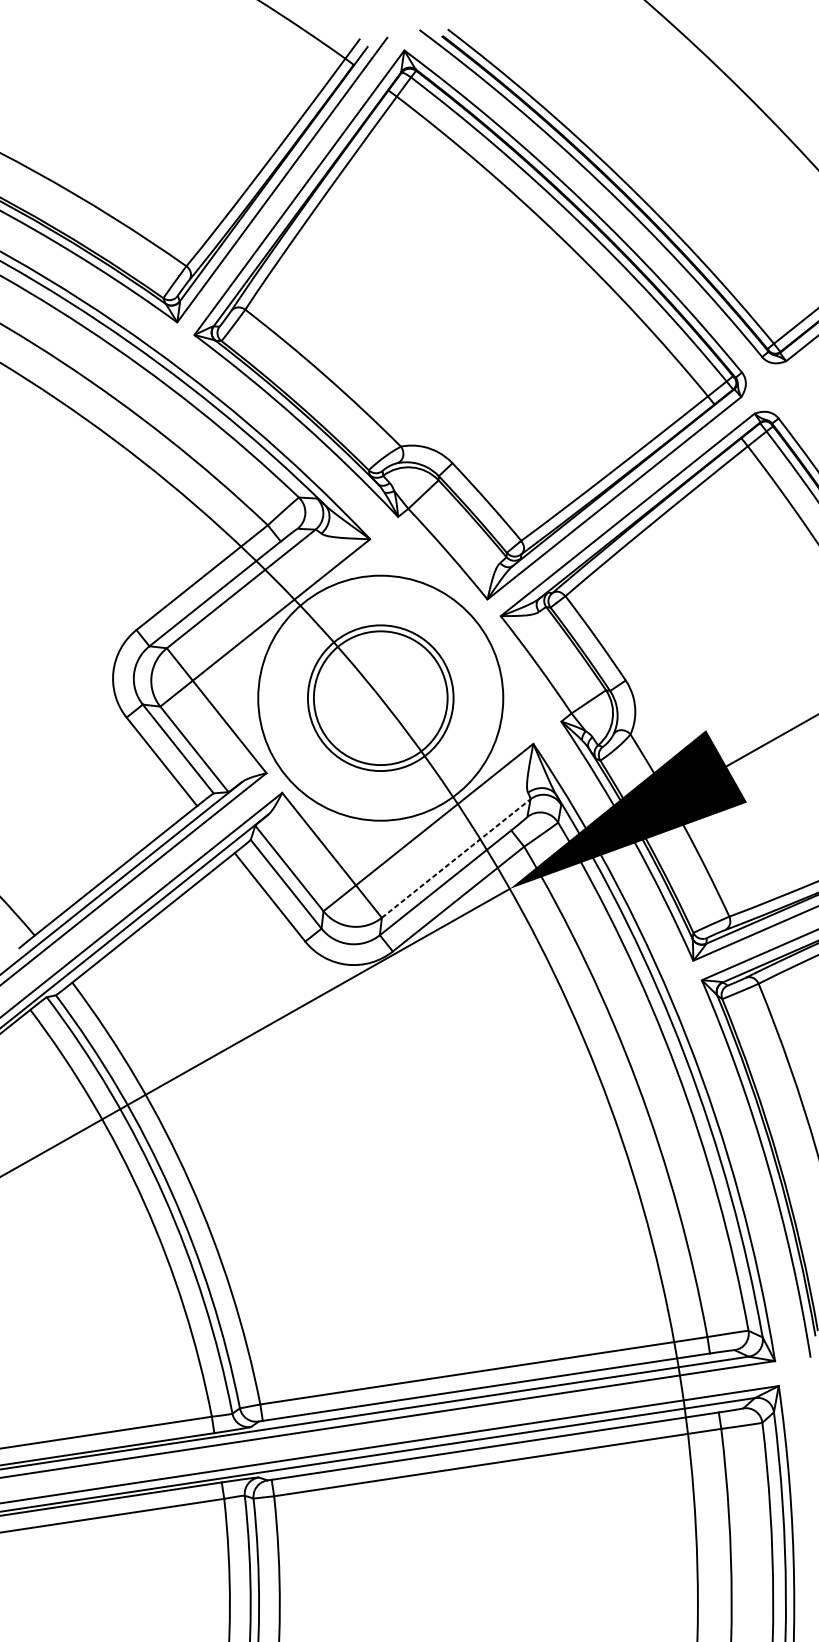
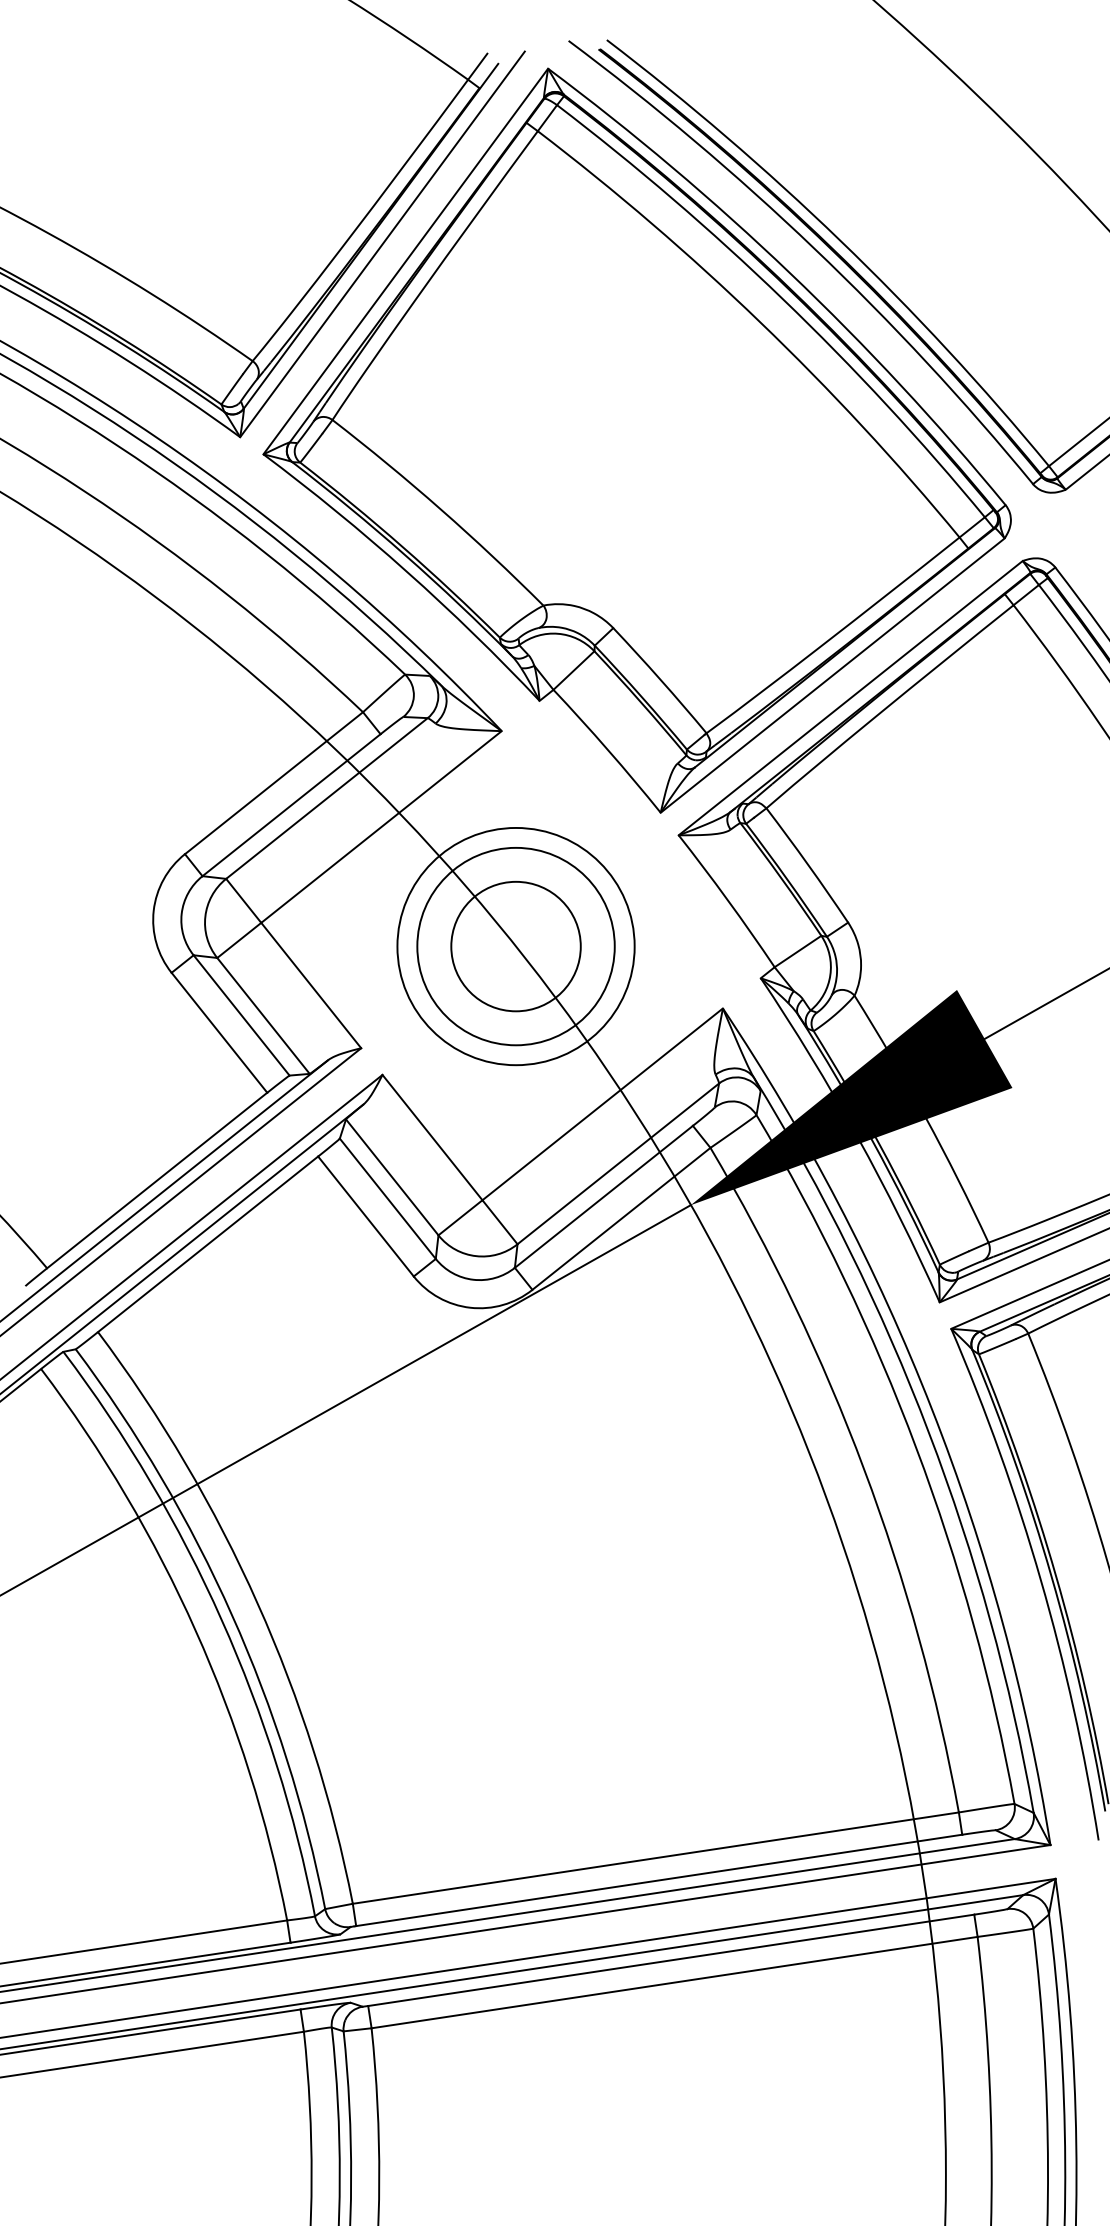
circle: (380, 698) -> (515, 946), size x0.71
circle: (380, 698) -> (515, 946), size x0.71
line: (456, 858) -> (618, 1163), dashed -> solid

